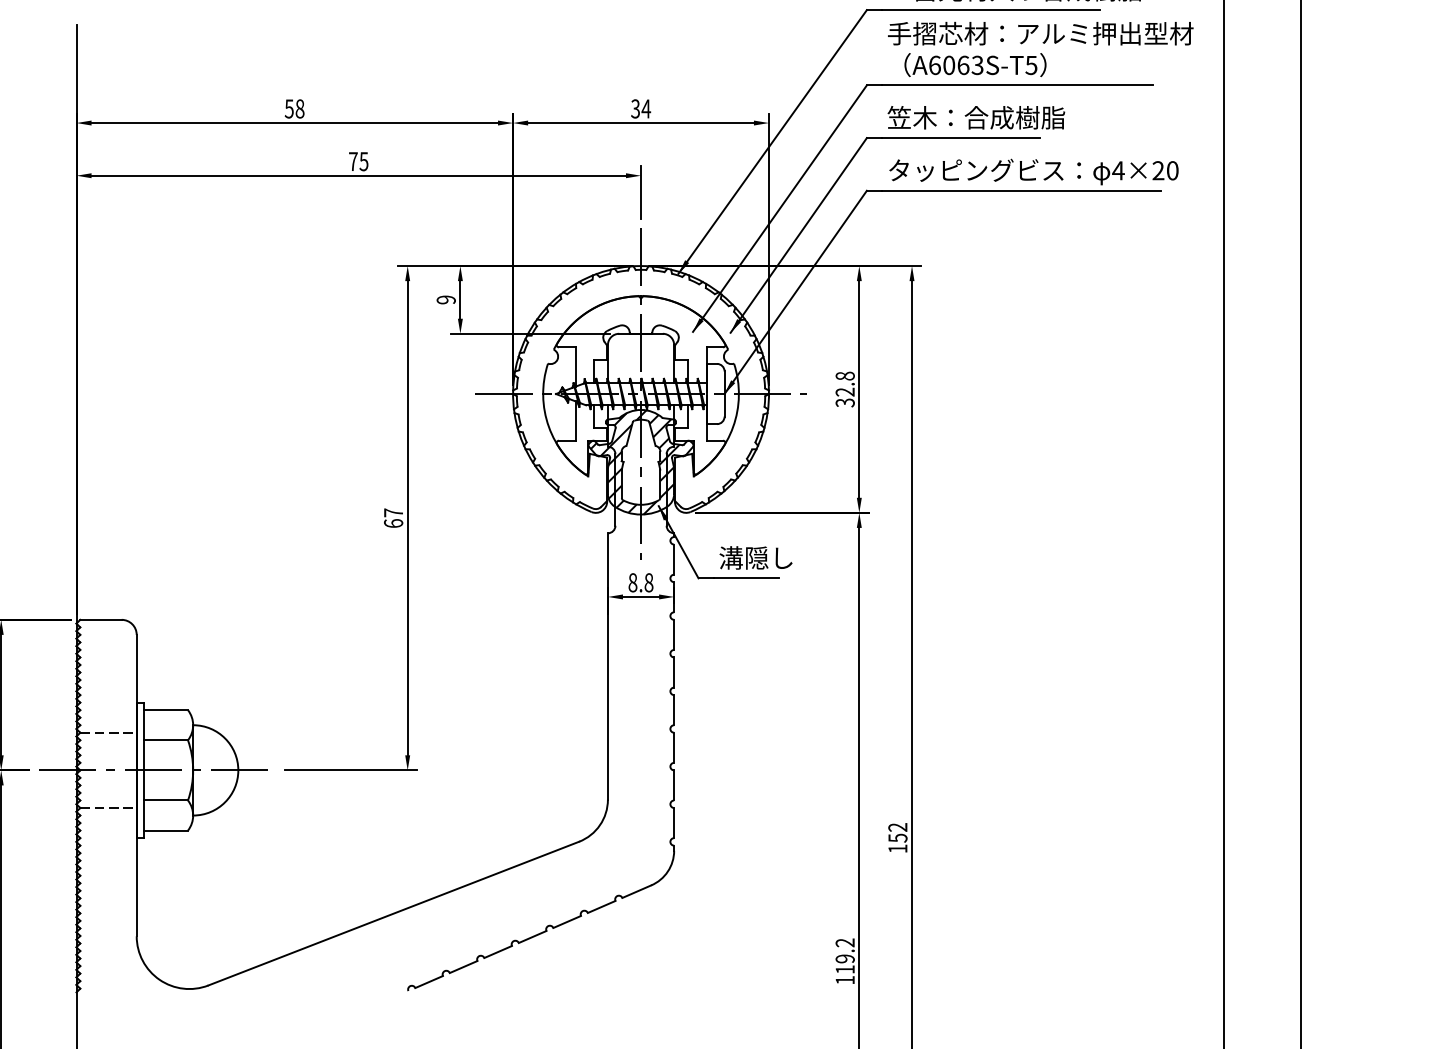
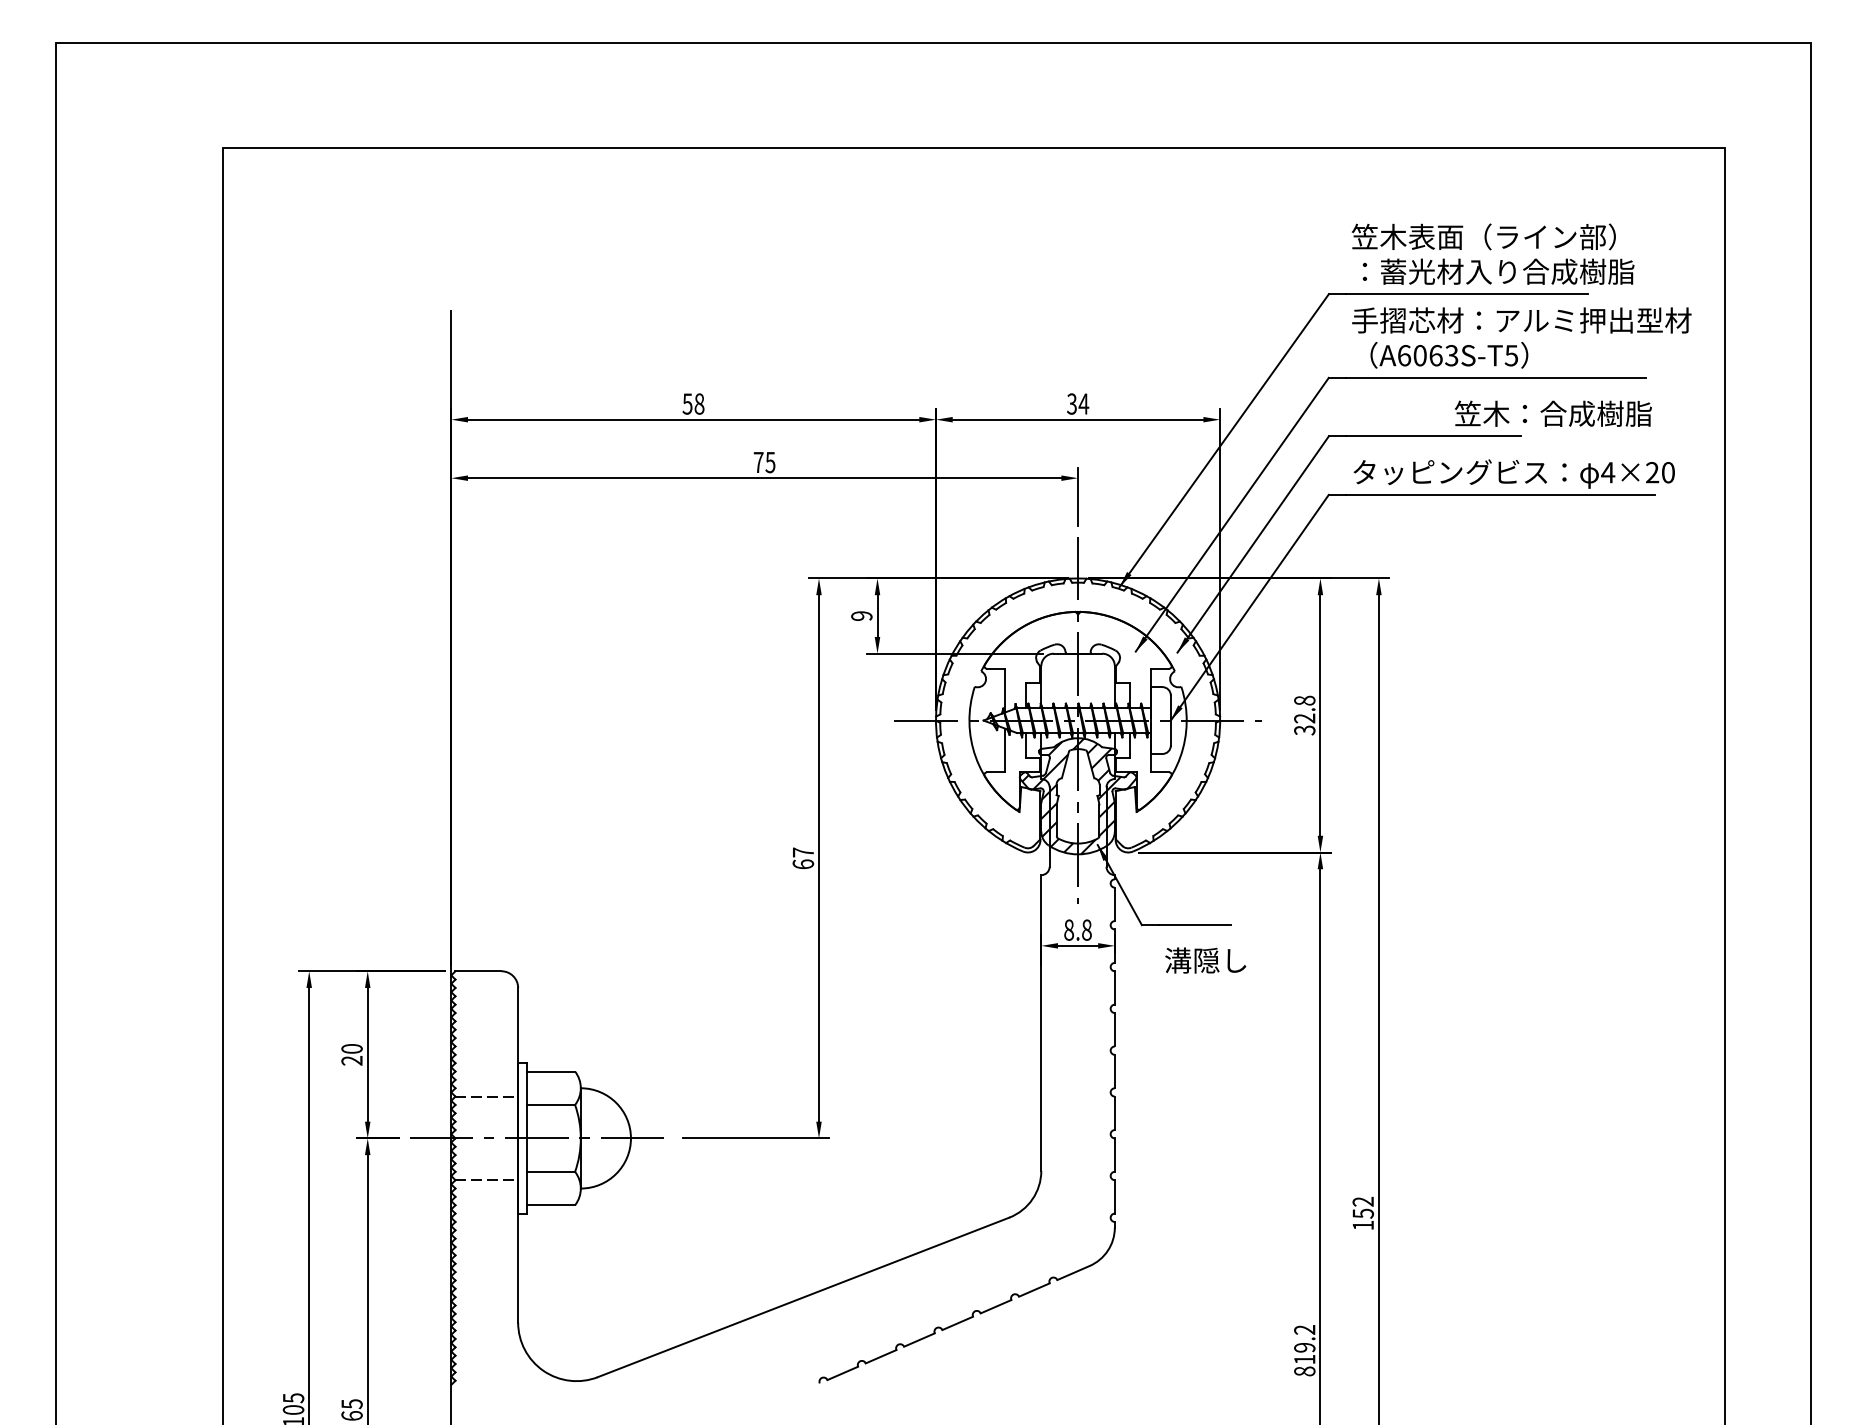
text: (976, 117) -> (1553, 413), moved
text: (755, 557) -> (1205, 960), moved
text: (844, 980) -> (1304, 1371), 119.2 -> 819.2

